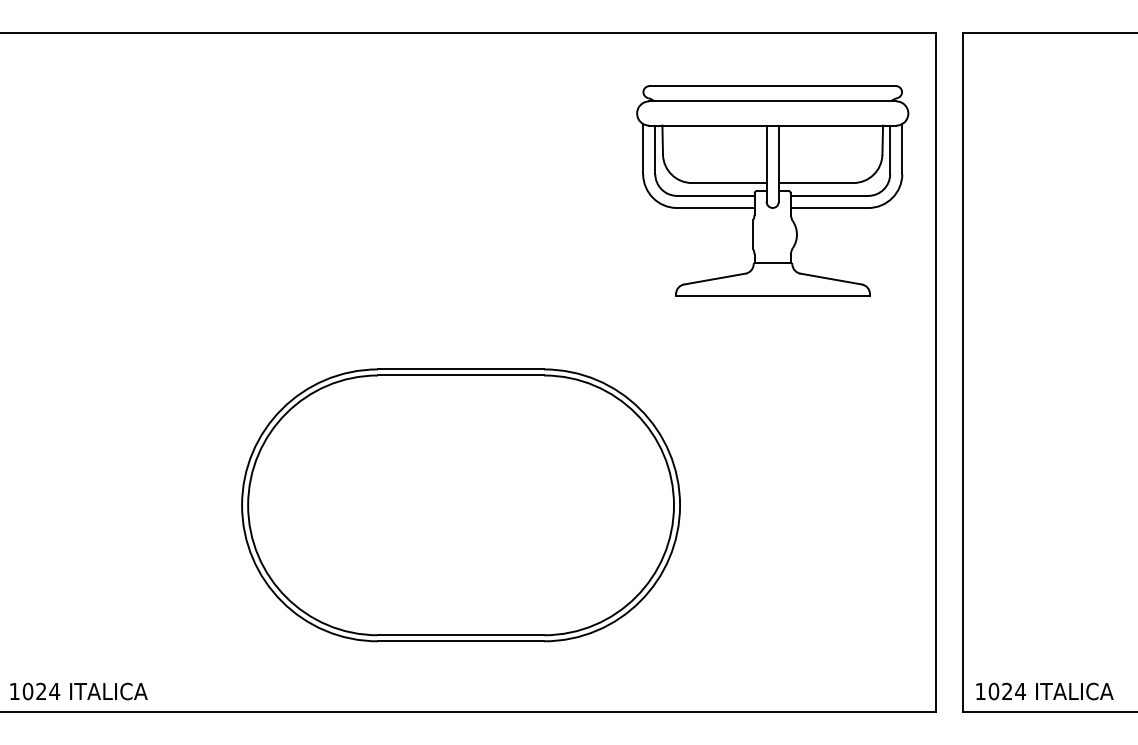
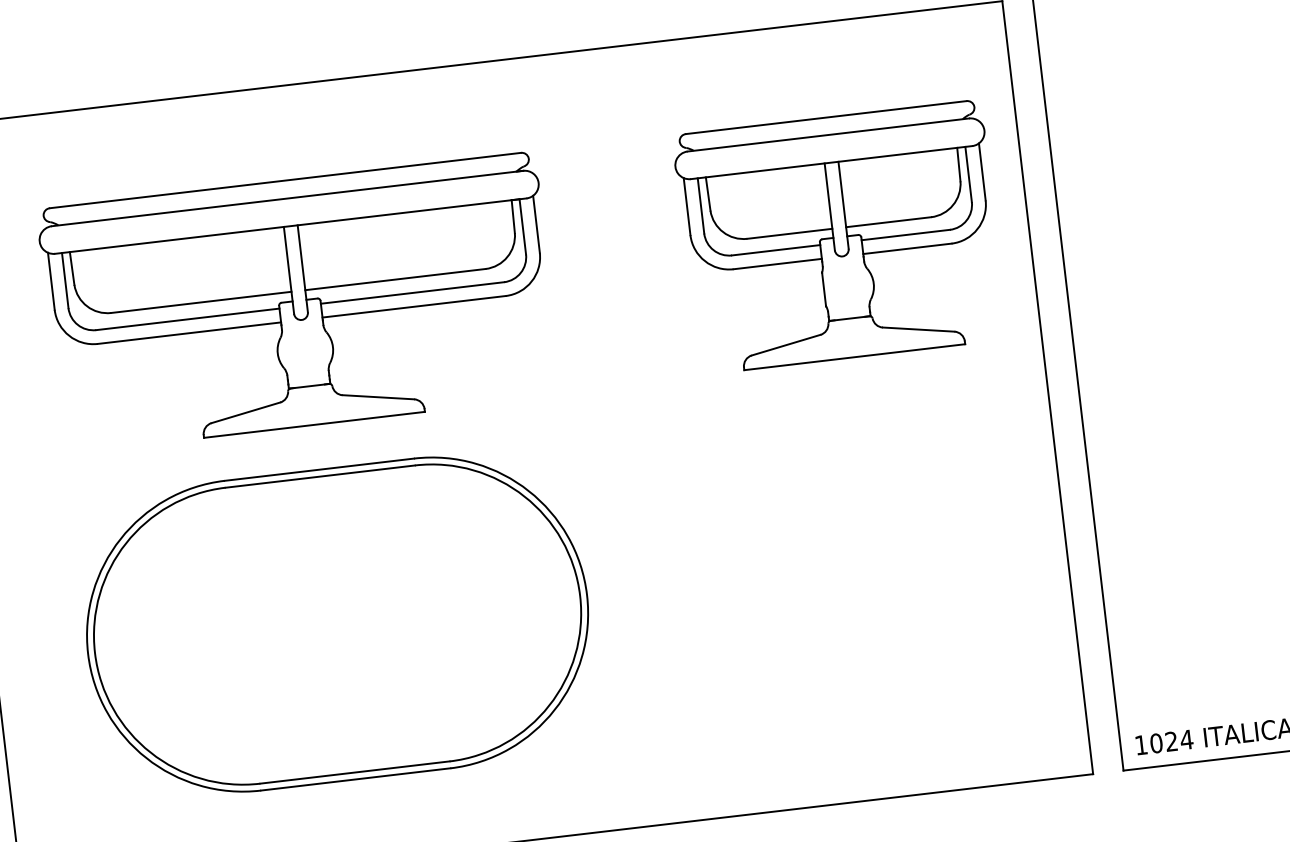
part: (772, 190) -> (839, 236), moved
part: (296, 222) -> (299, 302), added
part: (460, 505) -> (336, 624), moved

